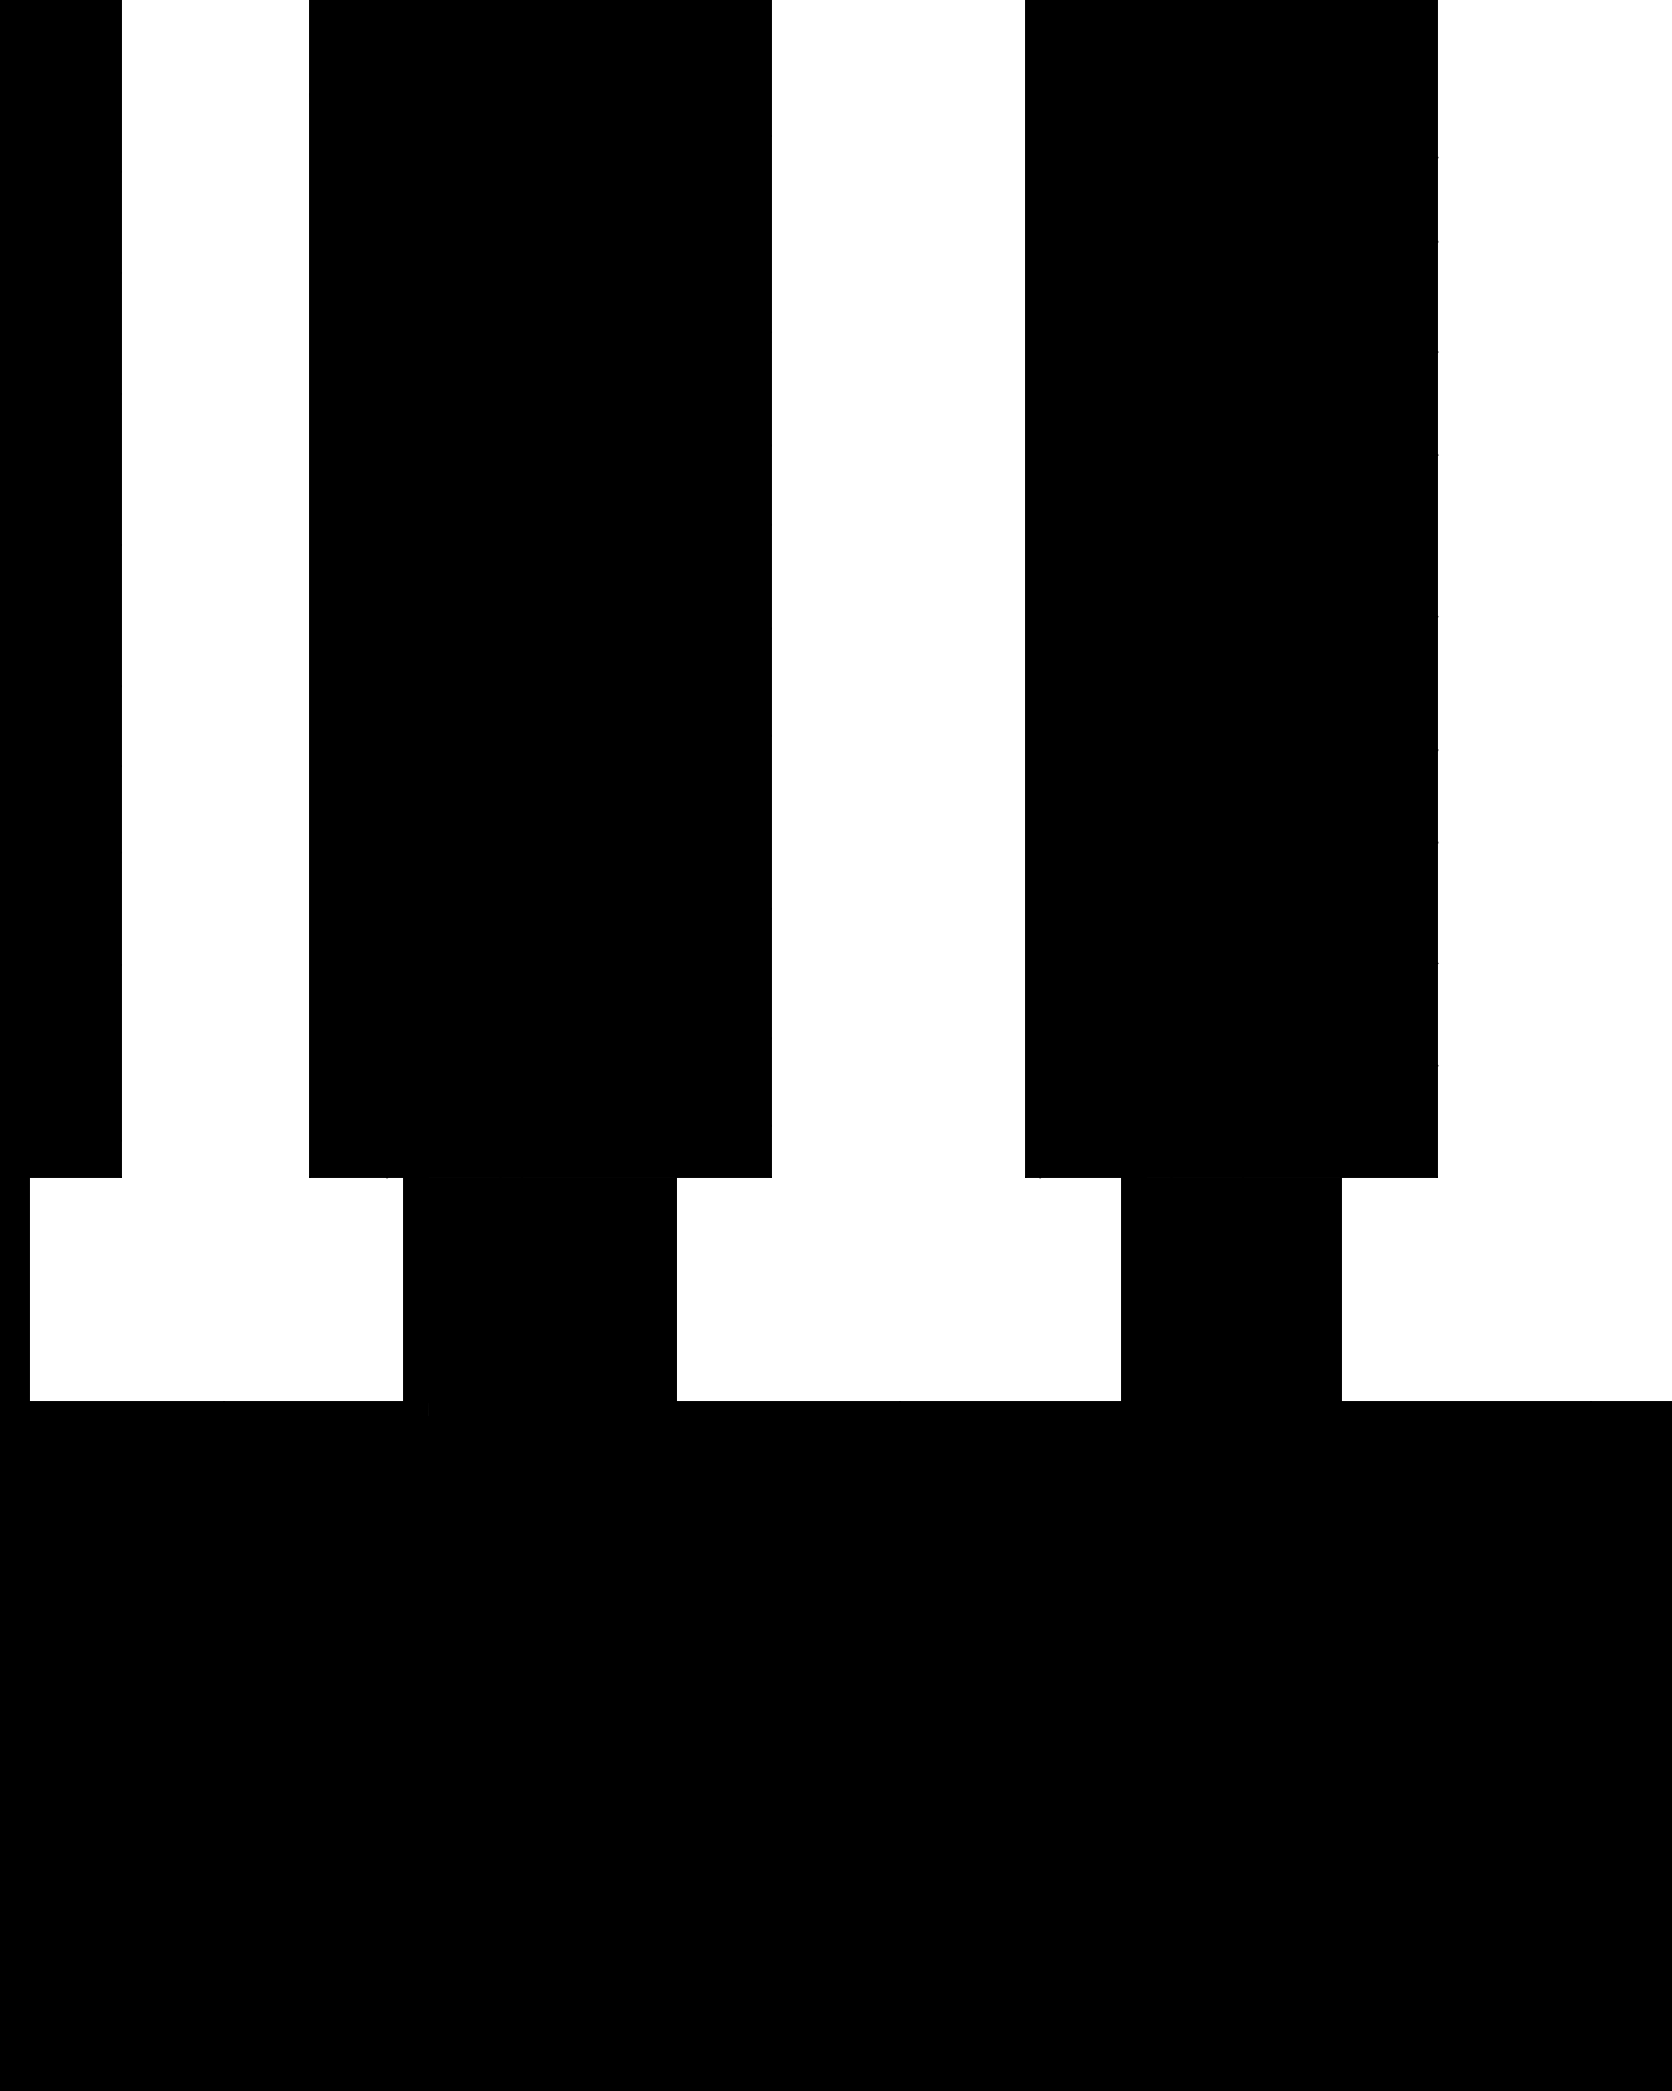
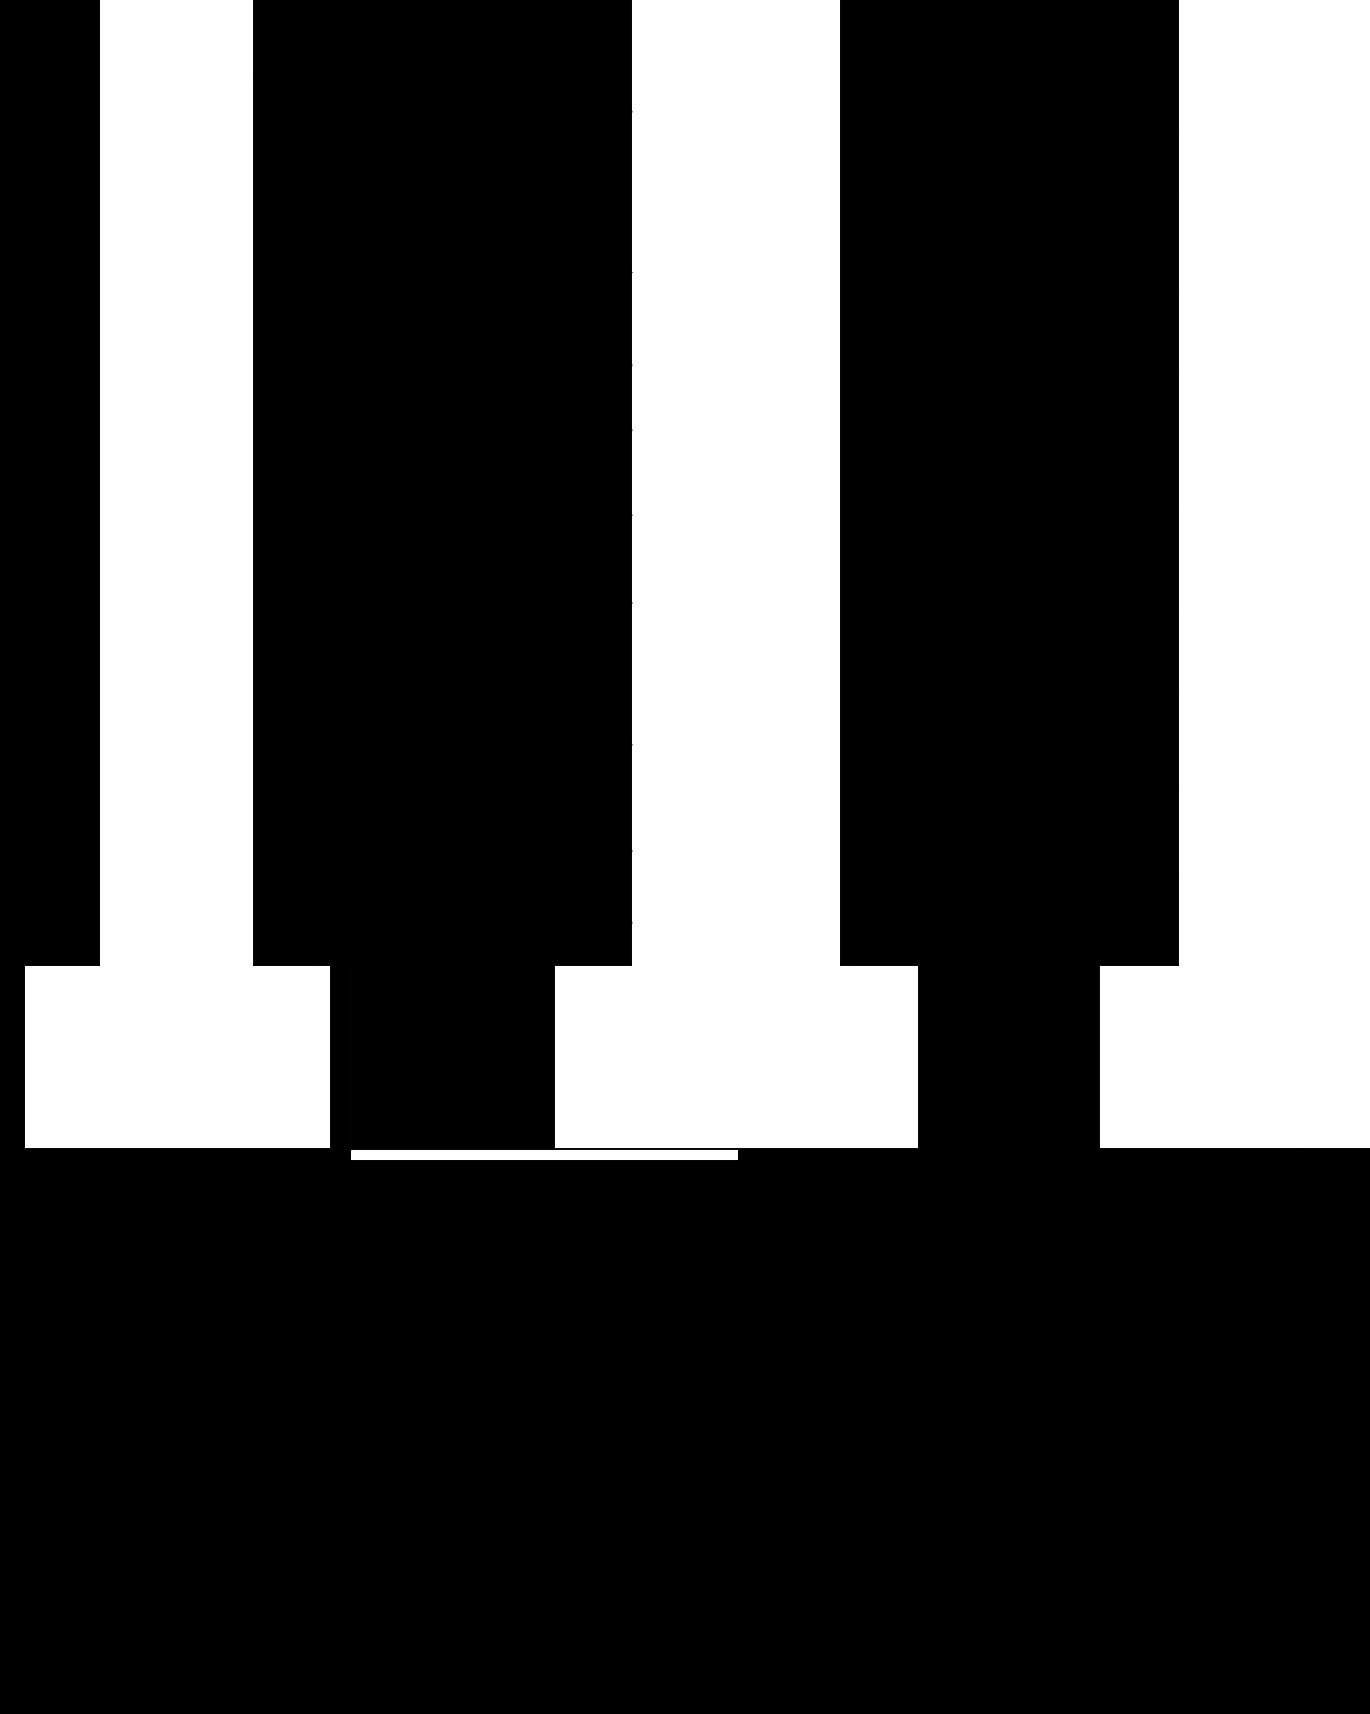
fill: (664, 1414) -> (544, 1159), removed

